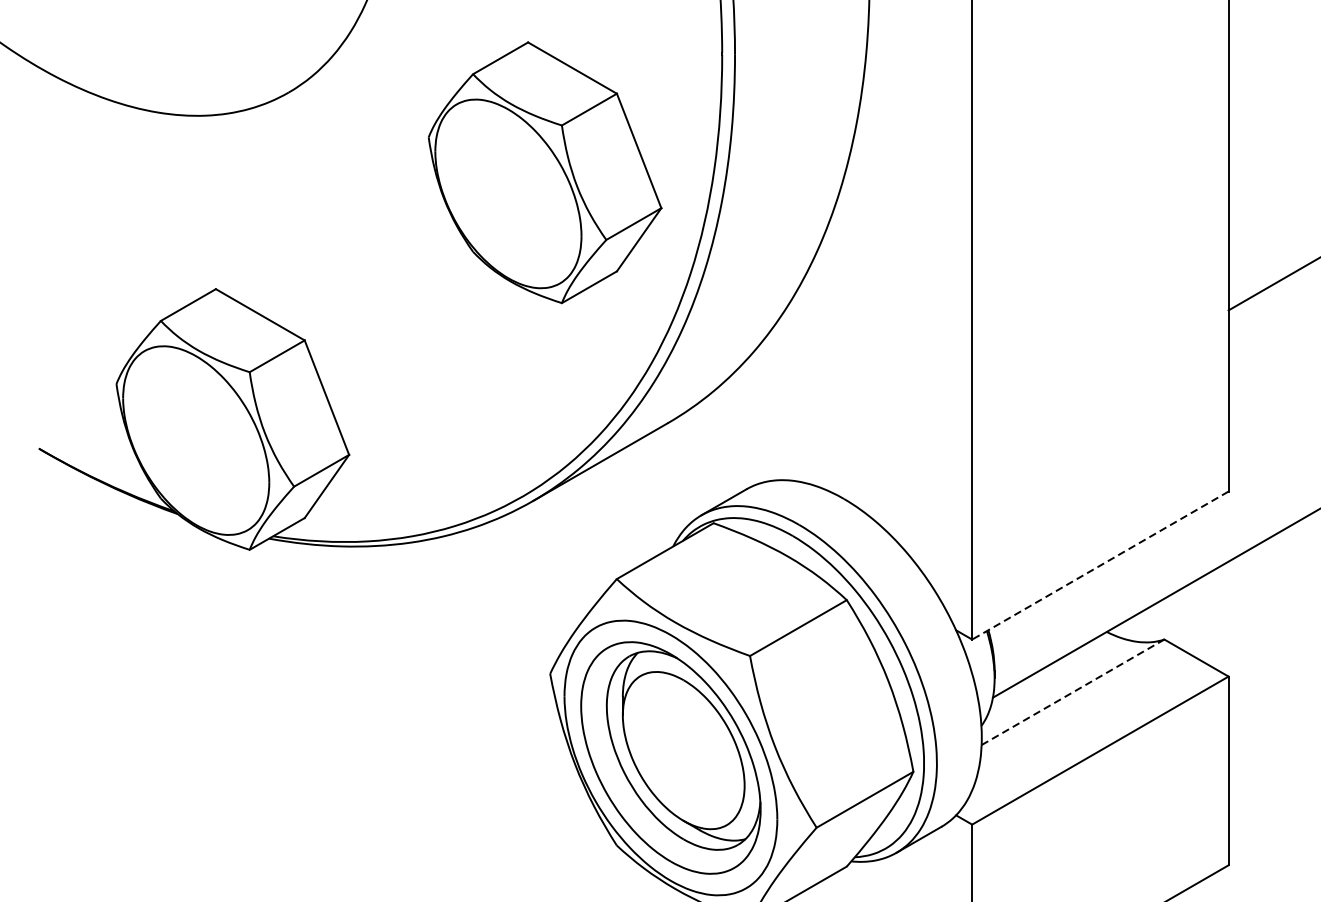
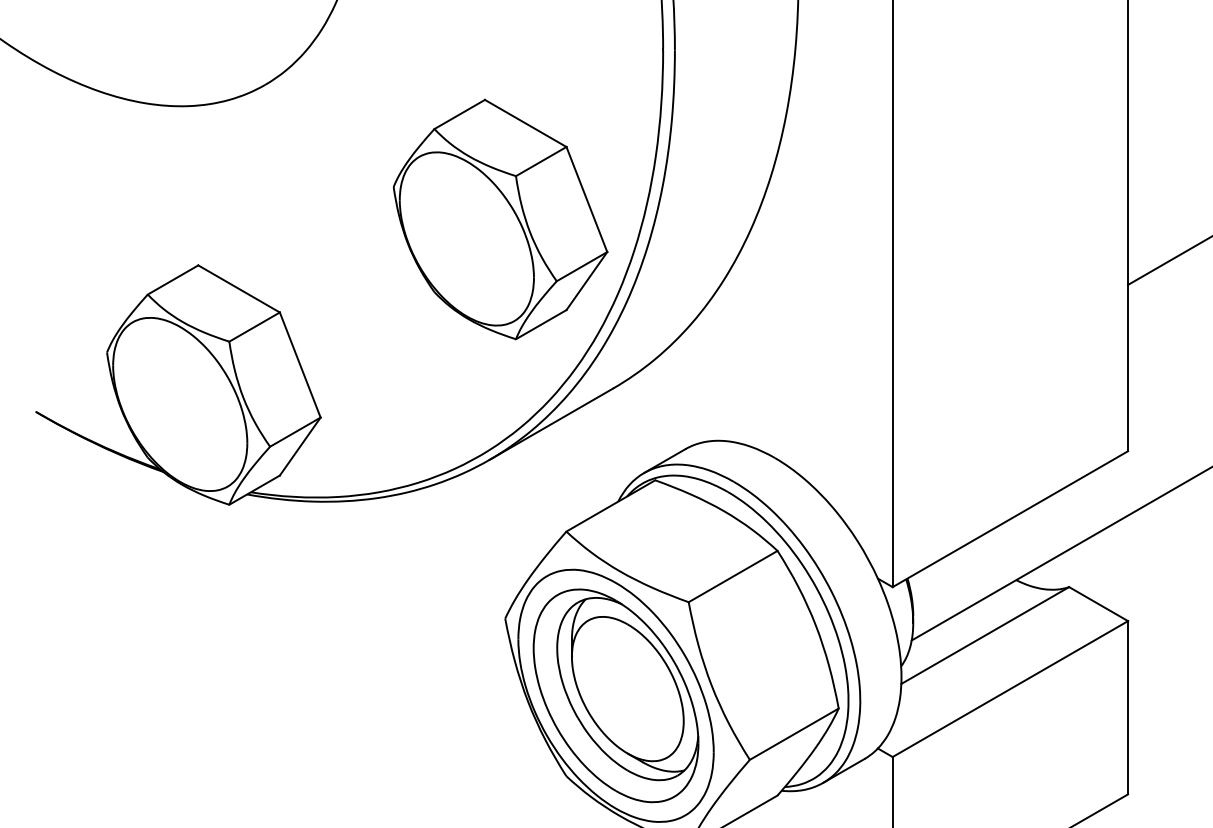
part: (545, 172) -> (500, 219), moved
line: (1100, 565) -> (1010, 519), dashed -> solid
line: (1073, 692) -> (985, 635), dashed -> solid

